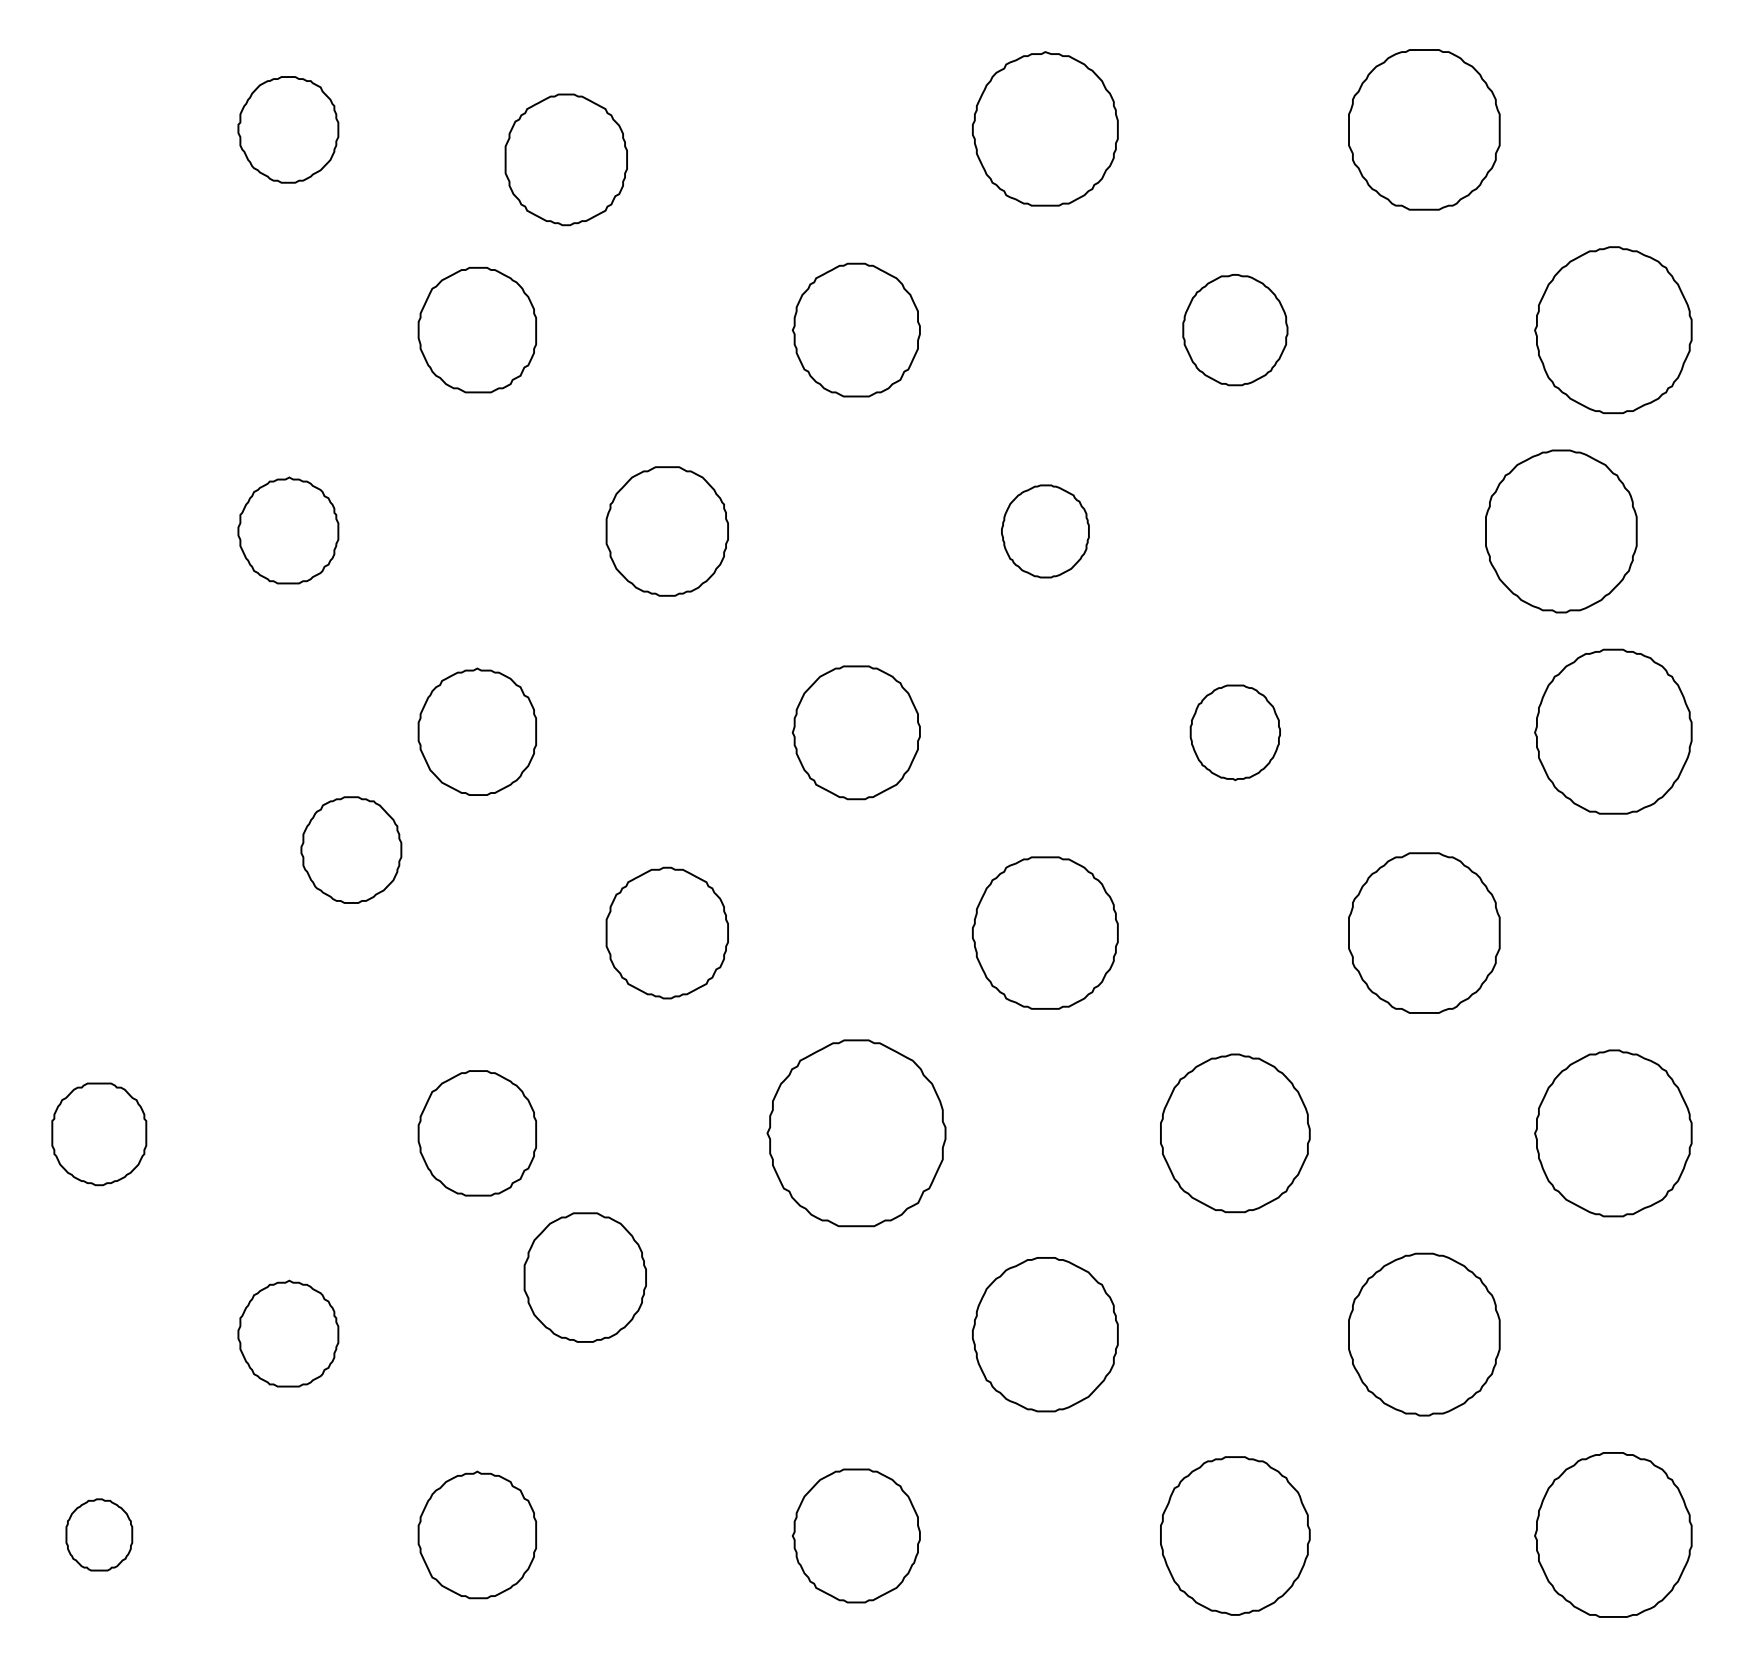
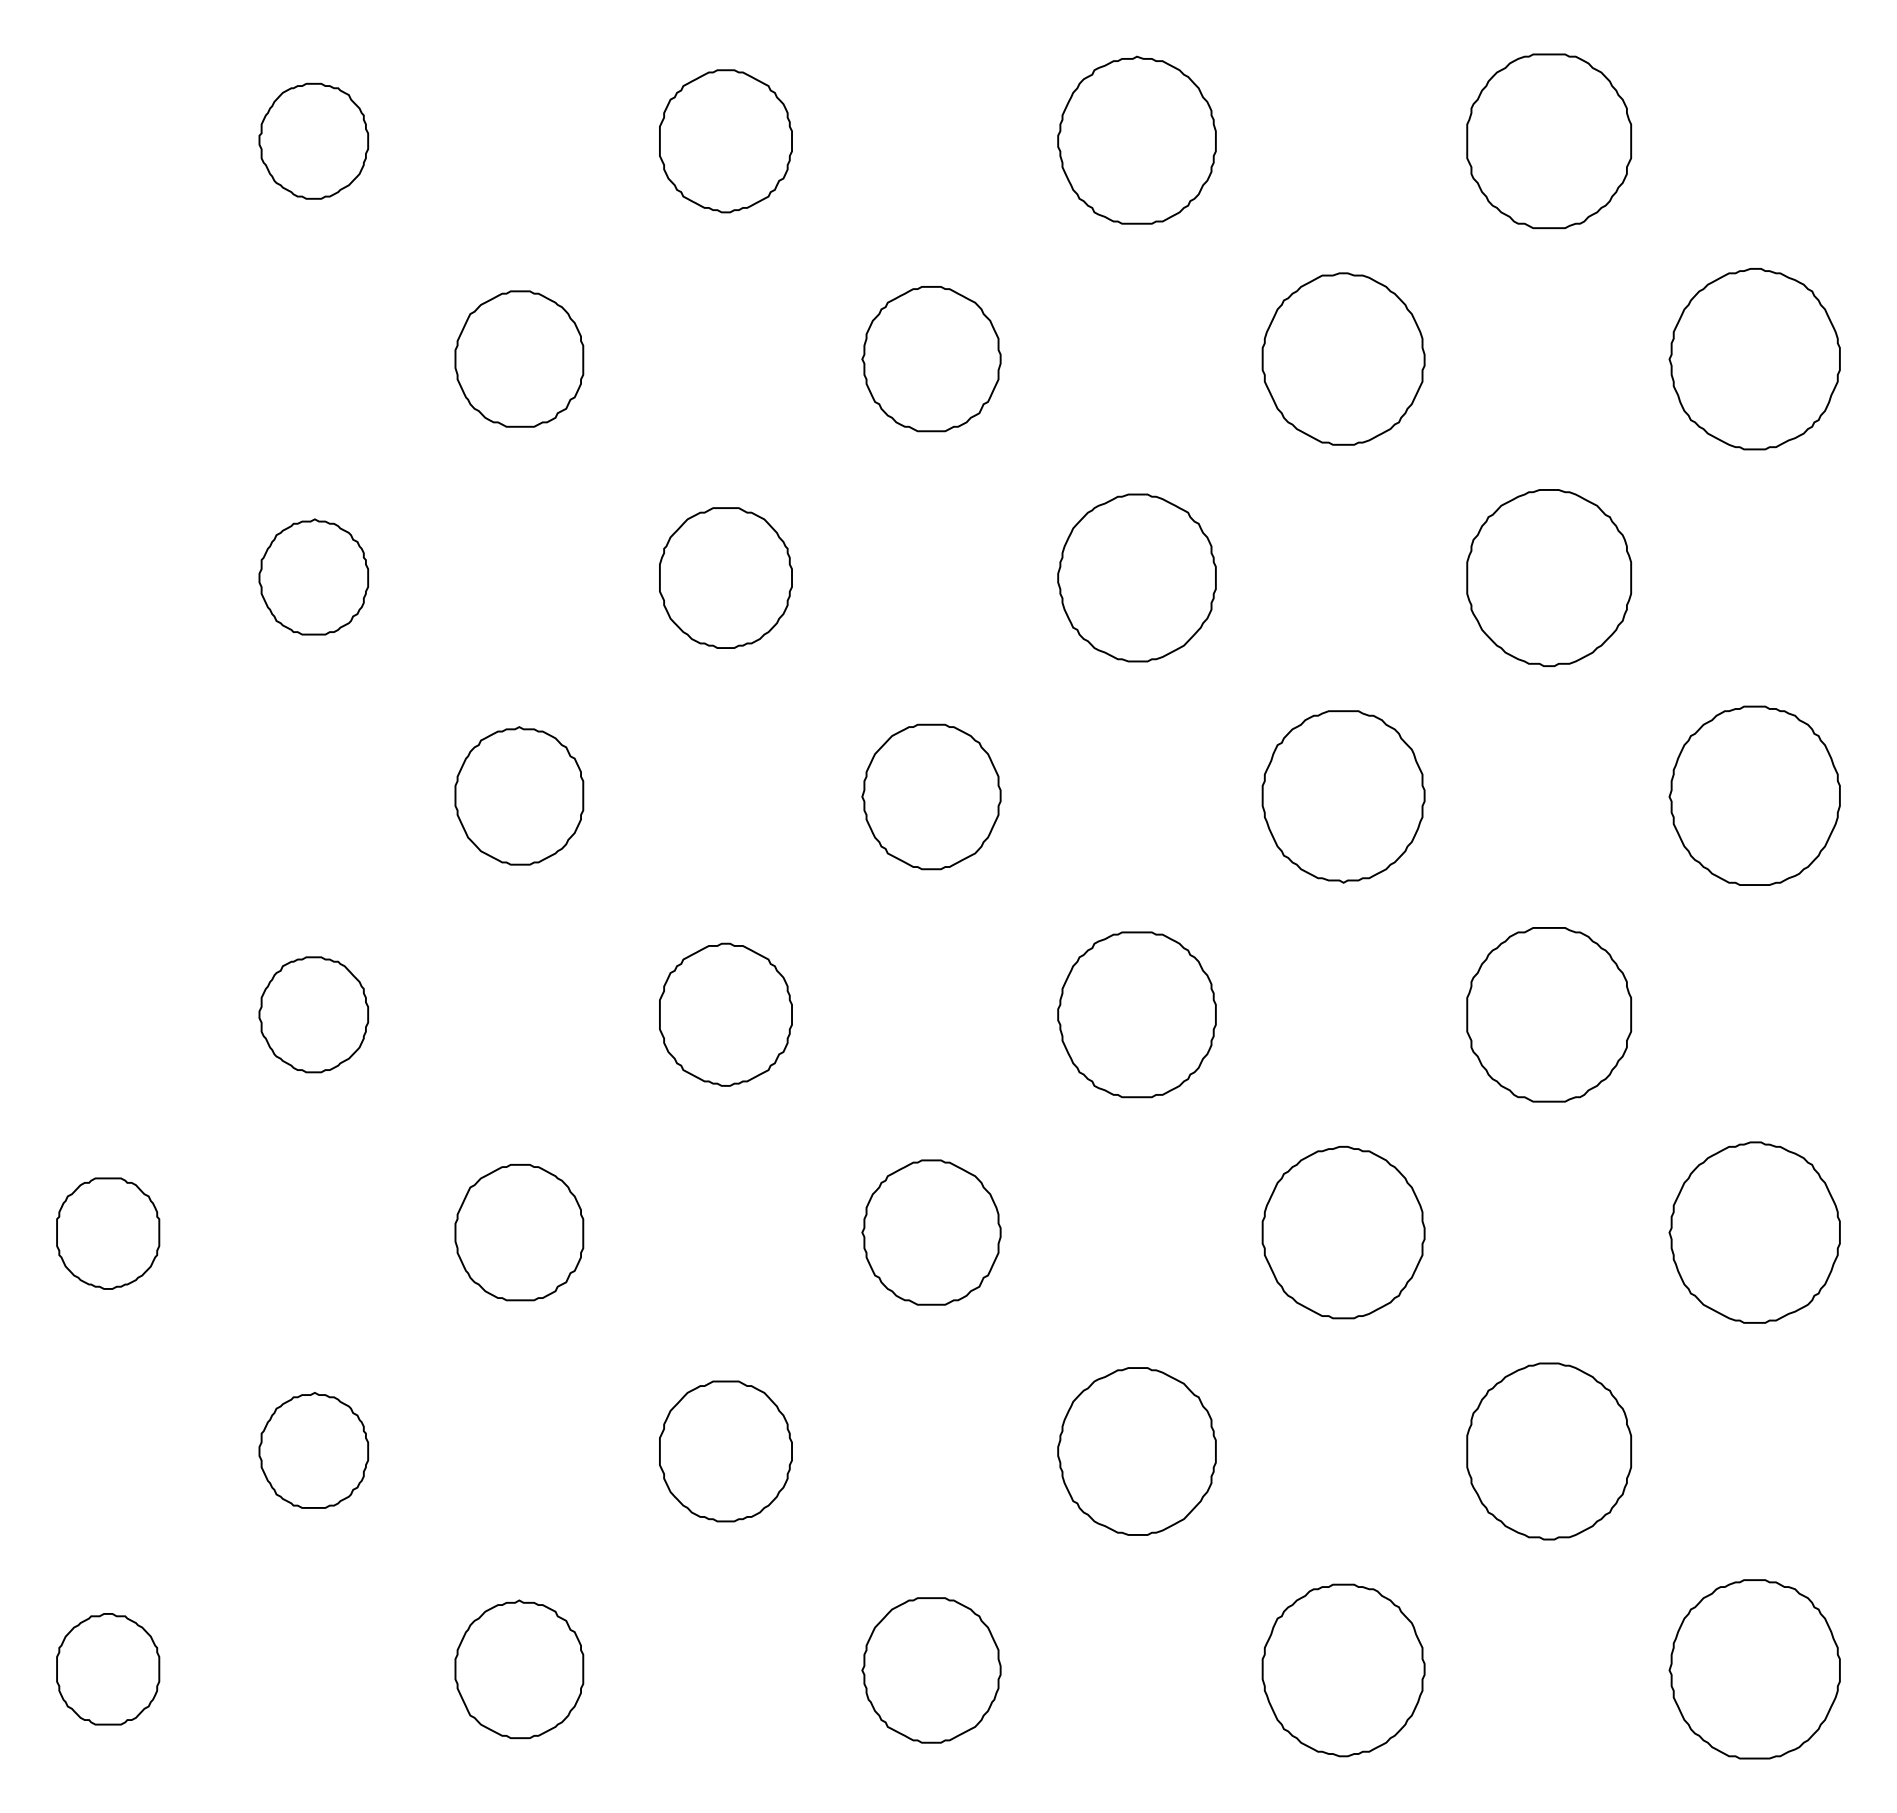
part: (565, 159) -> (725, 140), moved
part: (1235, 329) -> (1343, 358), size x1.43
part: (1045, 531) -> (1137, 578), size x1.67
part: (1561, 531) -> (1549, 578), moved
part: (1235, 732) -> (1343, 796), size x1.67
part: (351, 849) -> (313, 1014), moved
part: (855, 1133) -> (930, 1232), size x0.71
part: (584, 1277) -> (725, 1451), moved
part: (99, 1534) -> (108, 1668), size x1.43

